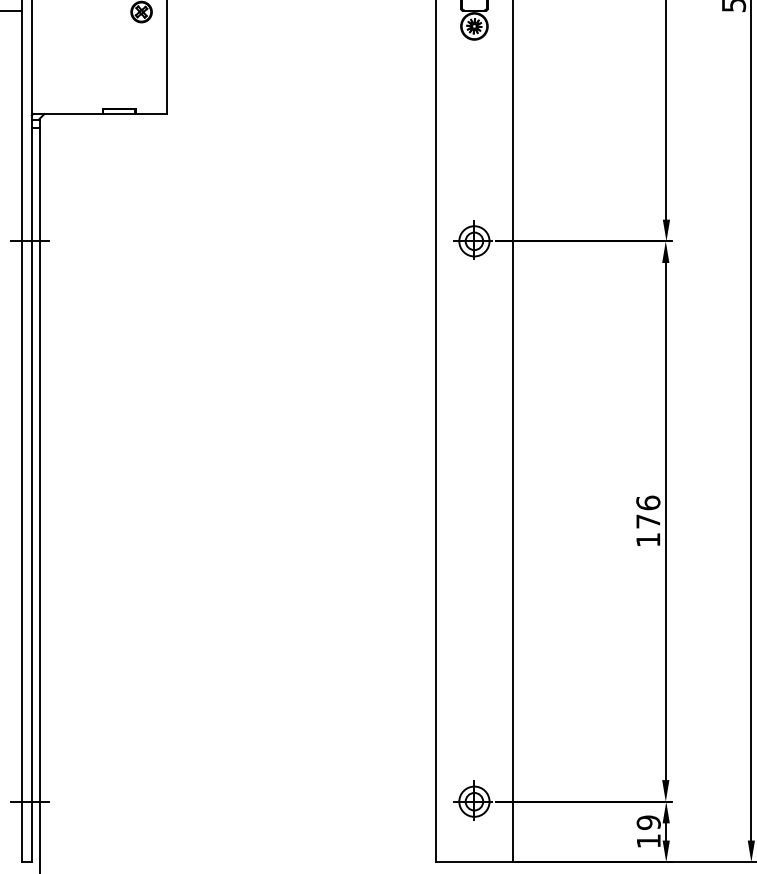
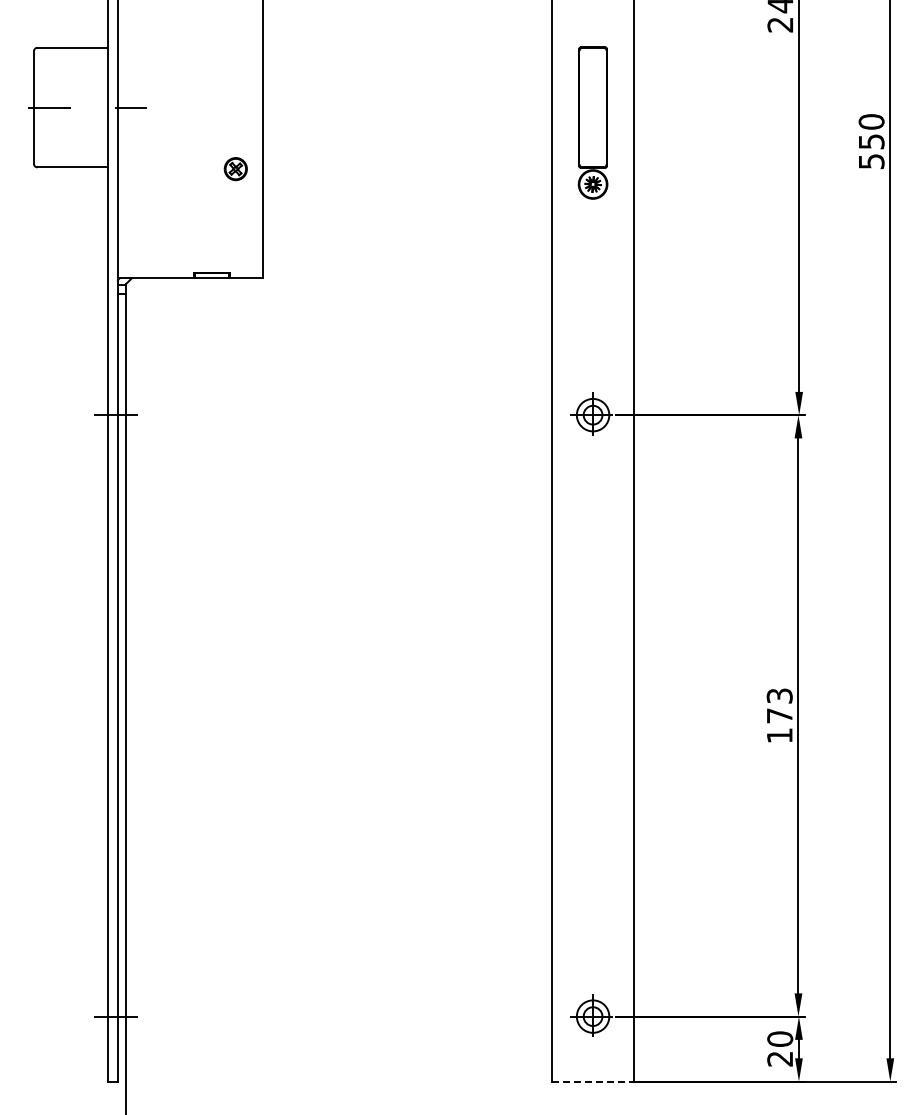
text: (648, 502) -> (779, 695), 176 -> 173
text: (649, 831) -> (780, 1048), 19 -> 20
line: (474, 862) -> (593, 1081), solid -> dashed

